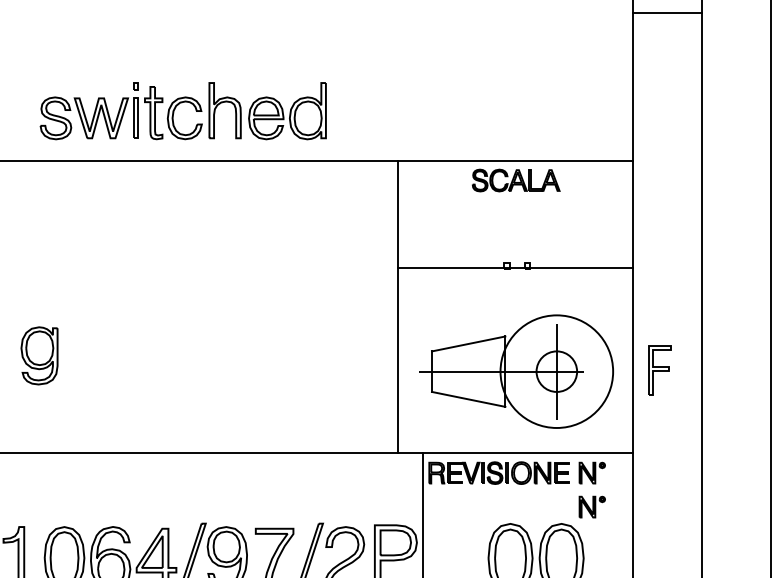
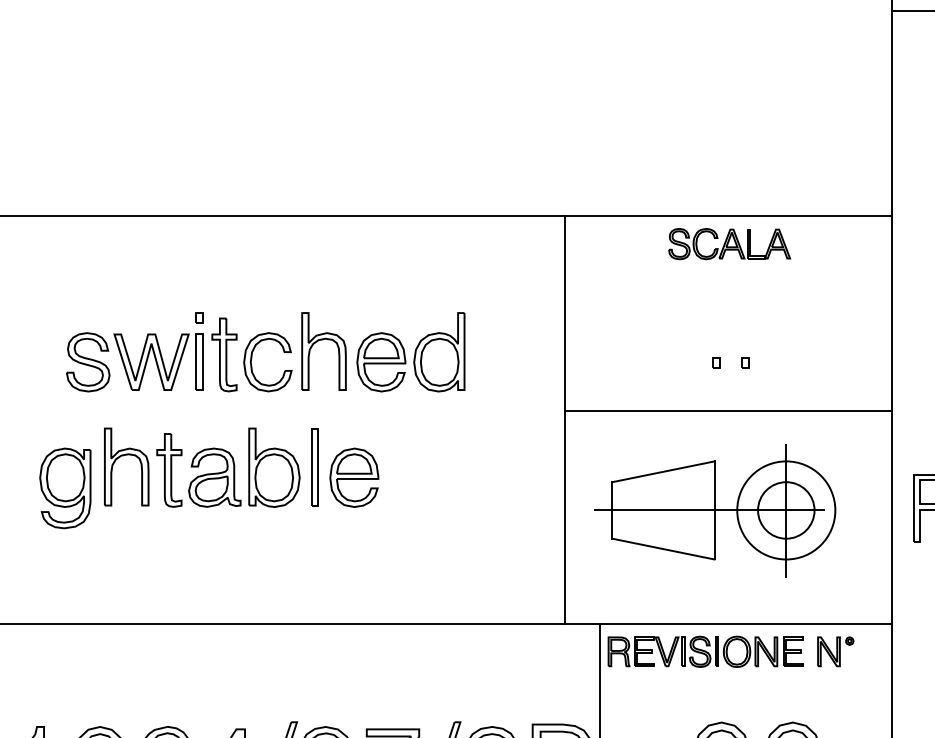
part: (177, 106) -> (257, 345), moved
line: (515, 268) -> (728, 411), moved
part: (165, 341) -> (240, 468), added
circle: (556, 371) -> (785, 510), size x0.62
part: (591, 506) -> (834, 698), removed

